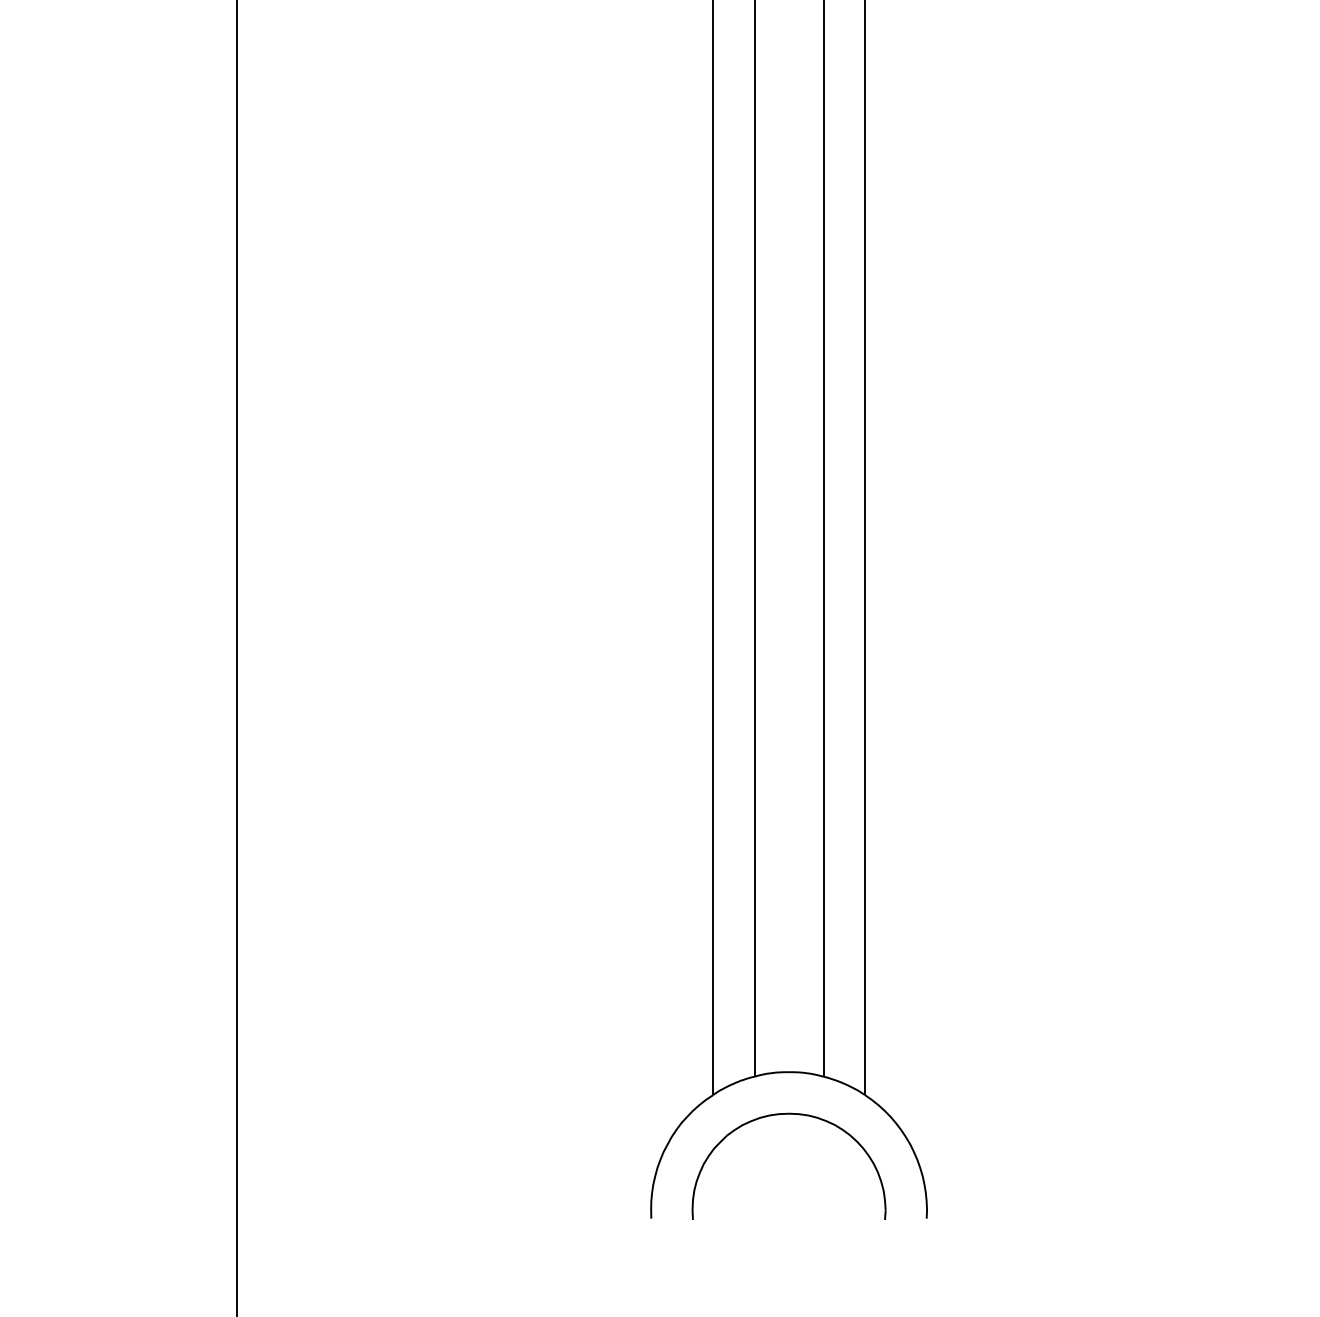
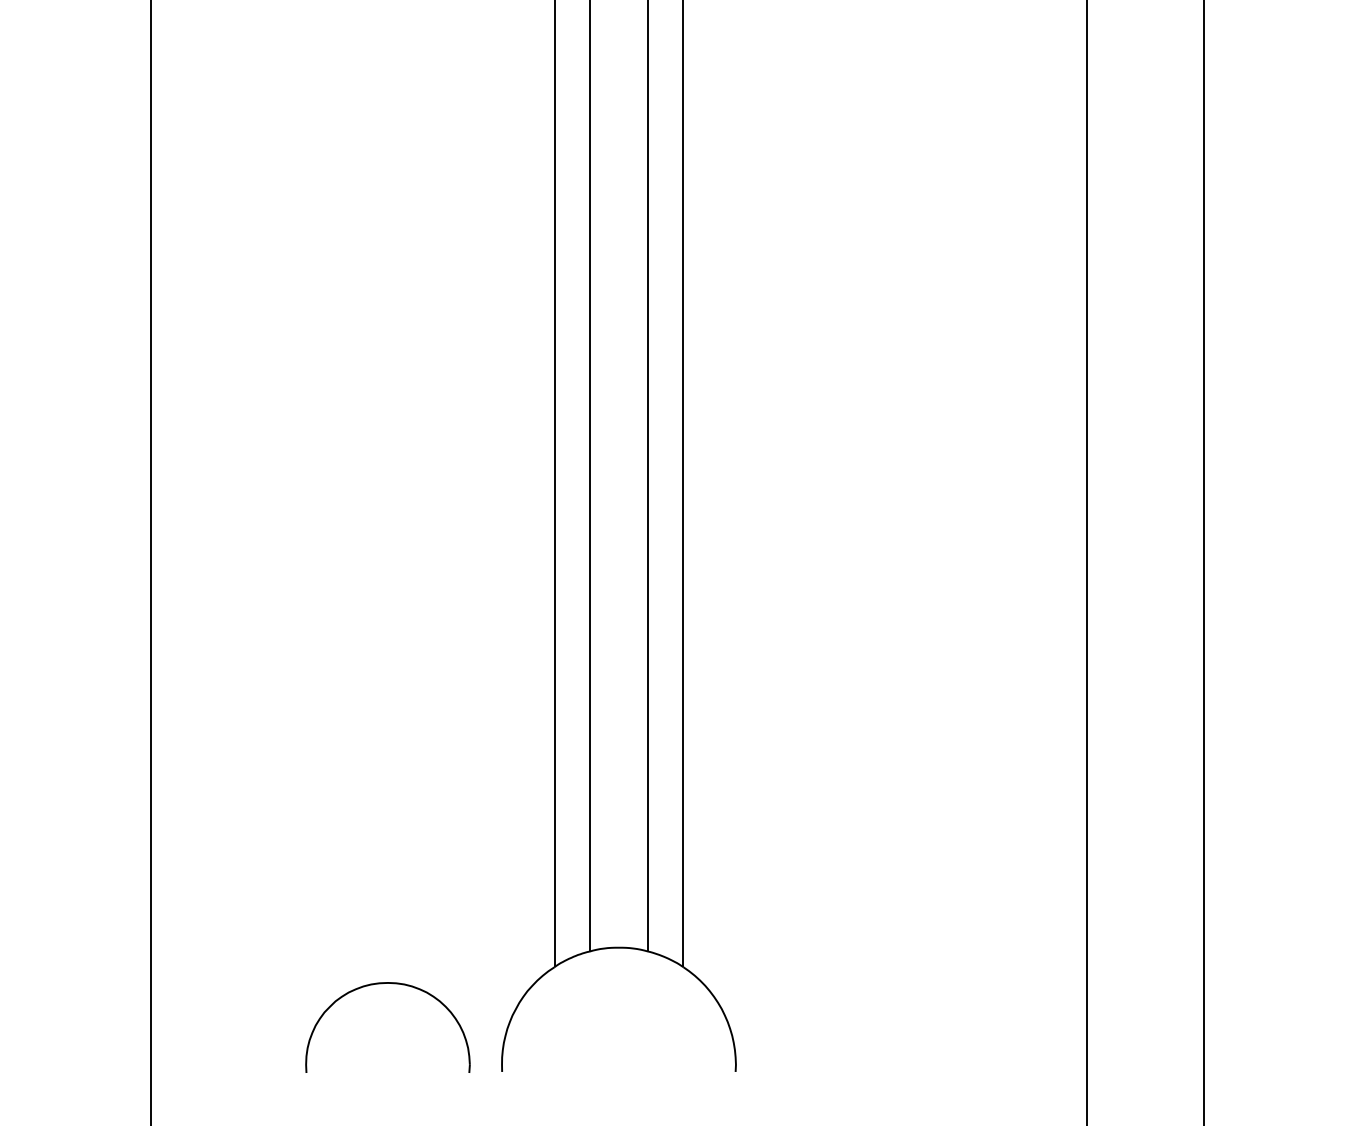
part: (782, 1115) -> (382, 984), moved

